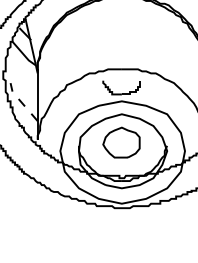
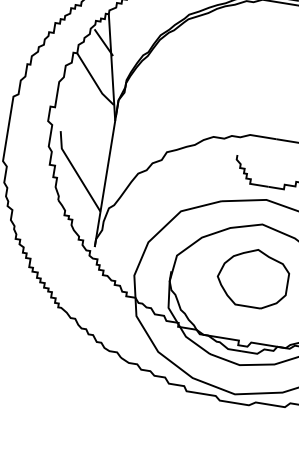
line: (21, 102) -> (75, 171), dashed -> solid

